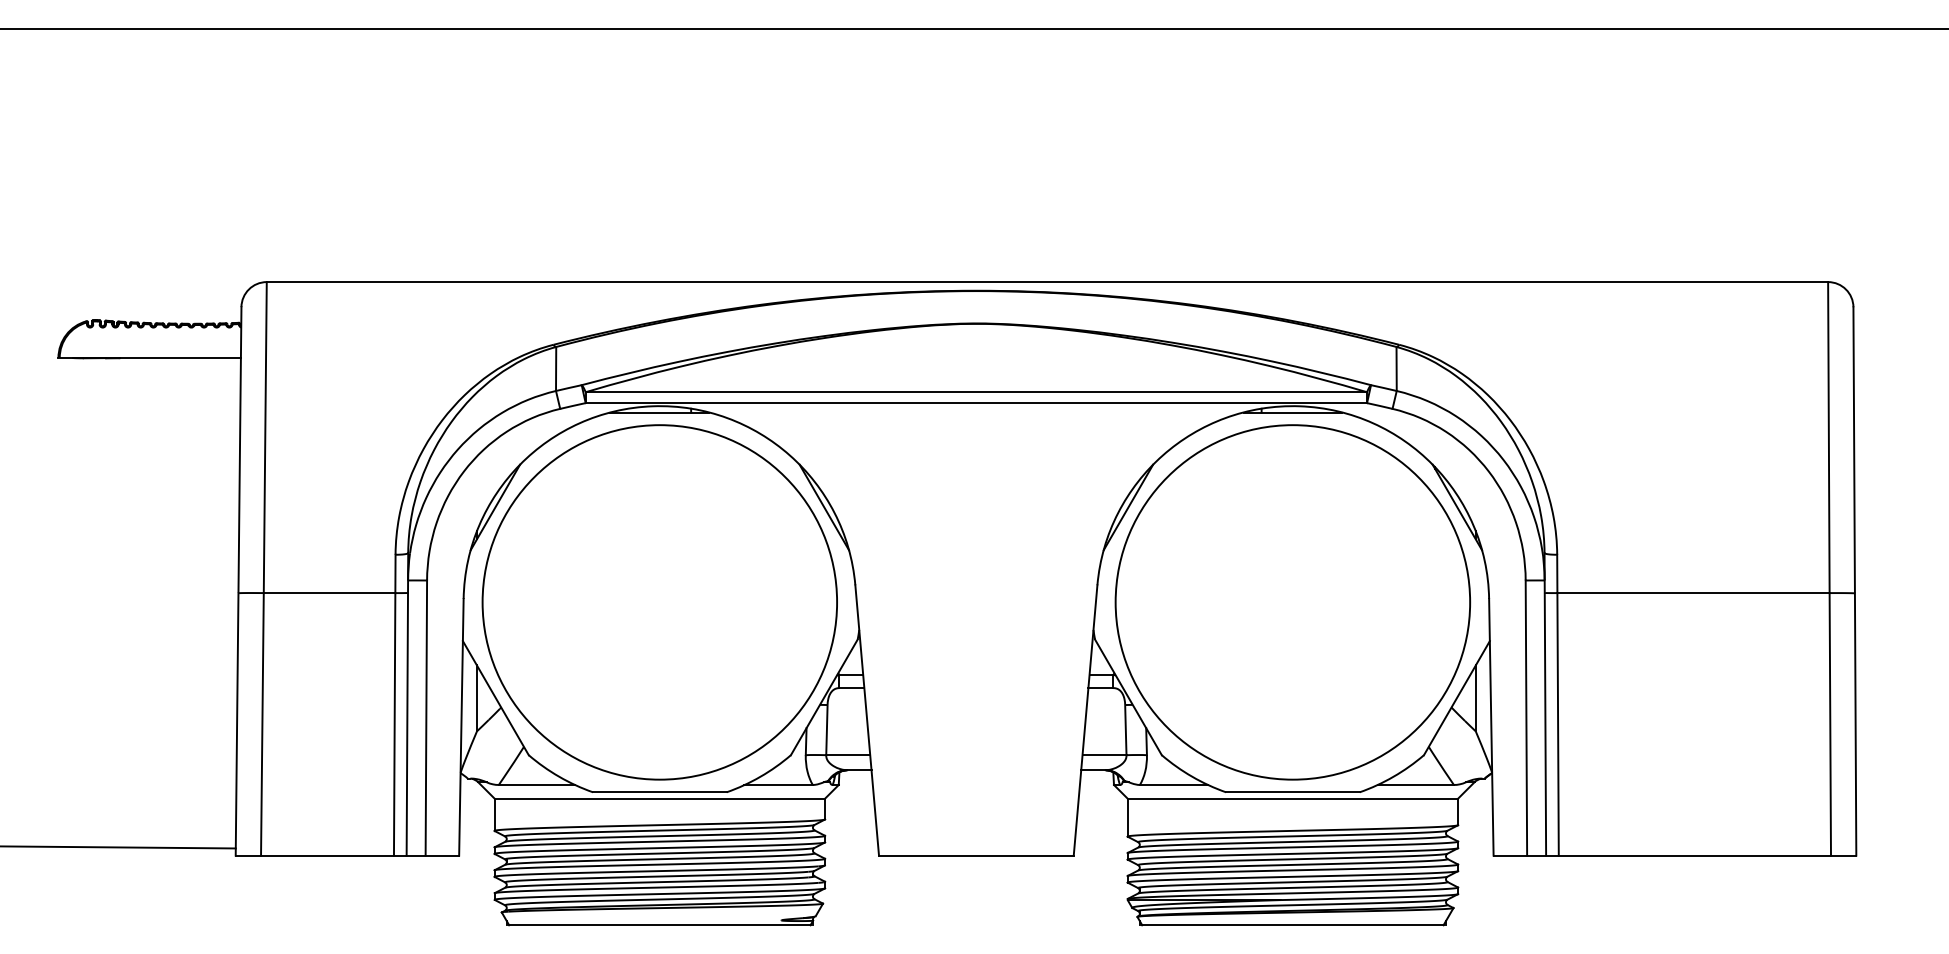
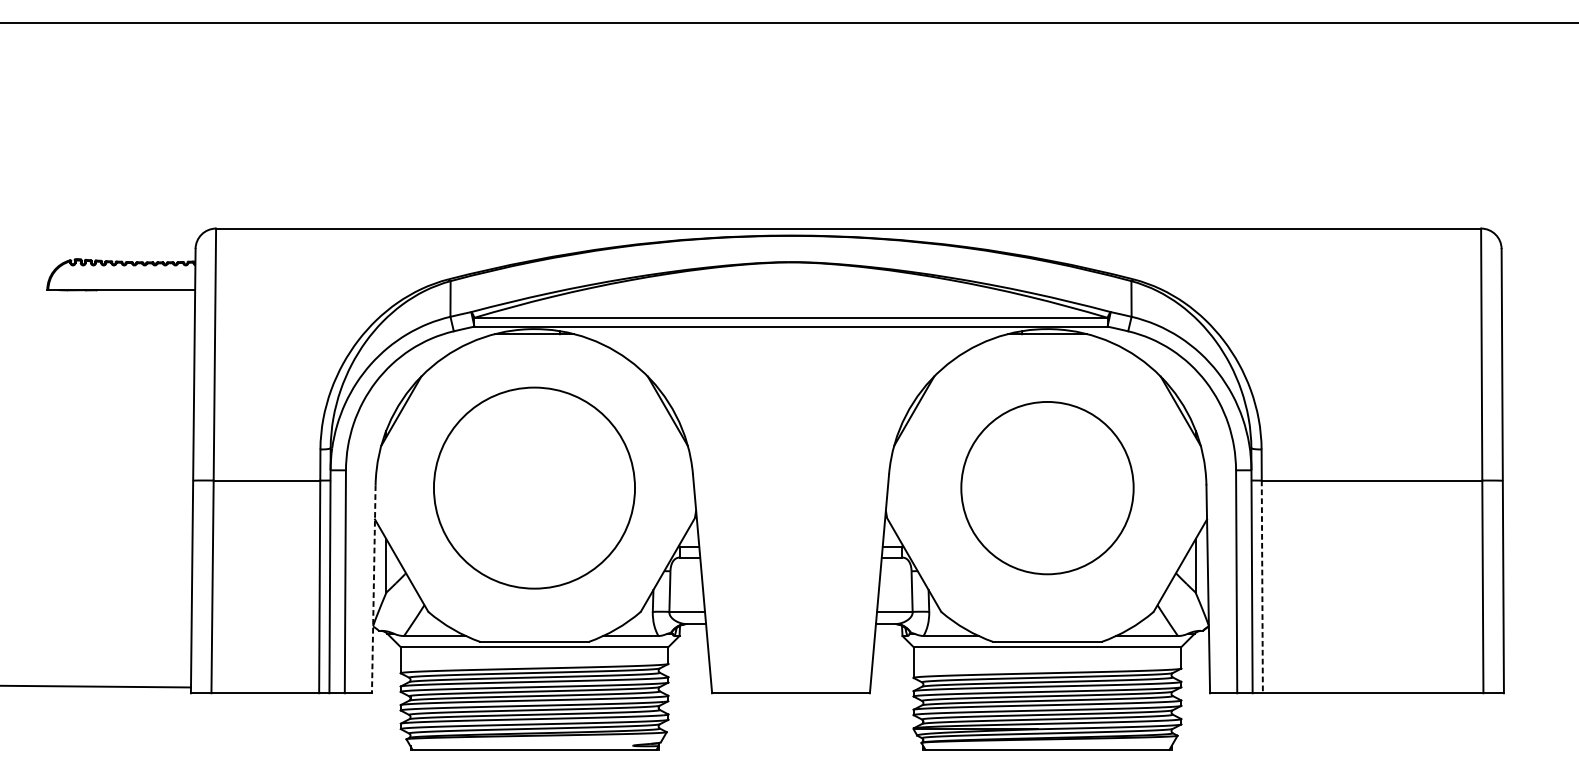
circle: (659, 602) -> (534, 488), size x0.7
circle: (1292, 602) -> (1047, 488), size x0.6
line: (1558, 724) -> (1262, 587), solid -> dashed
line: (461, 727) -> (373, 589), solid -> dashed

